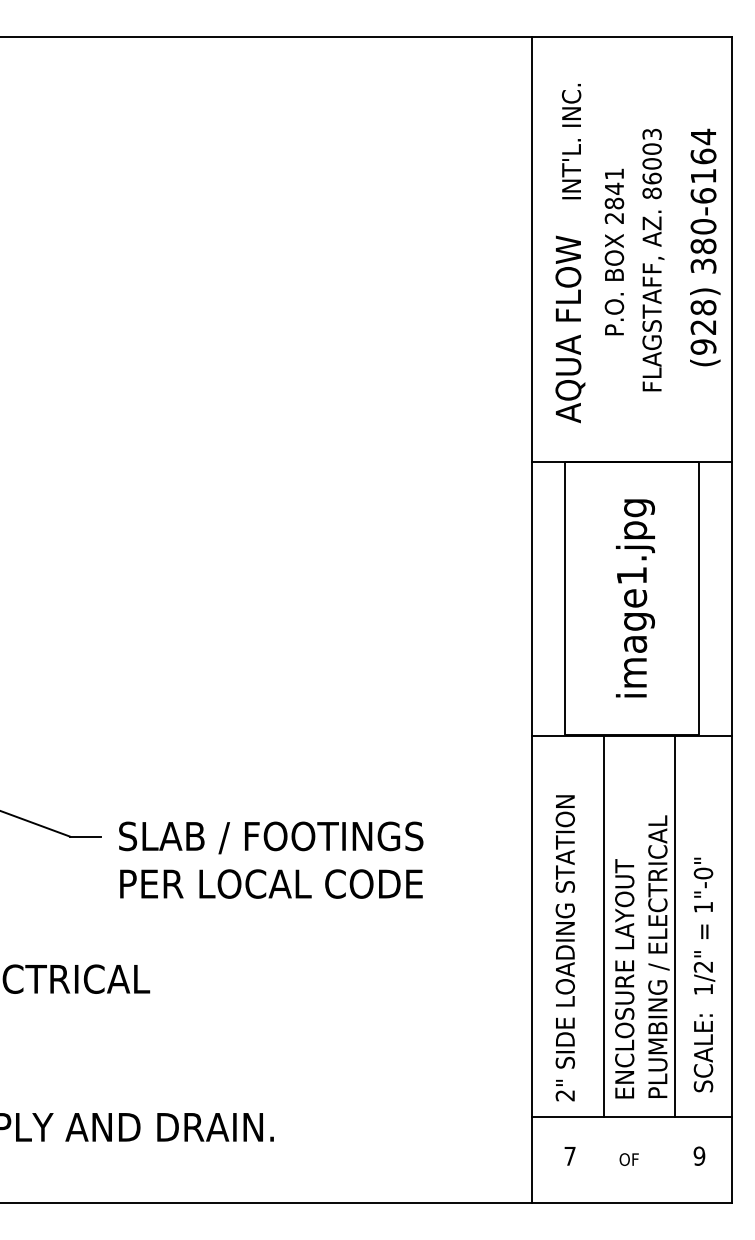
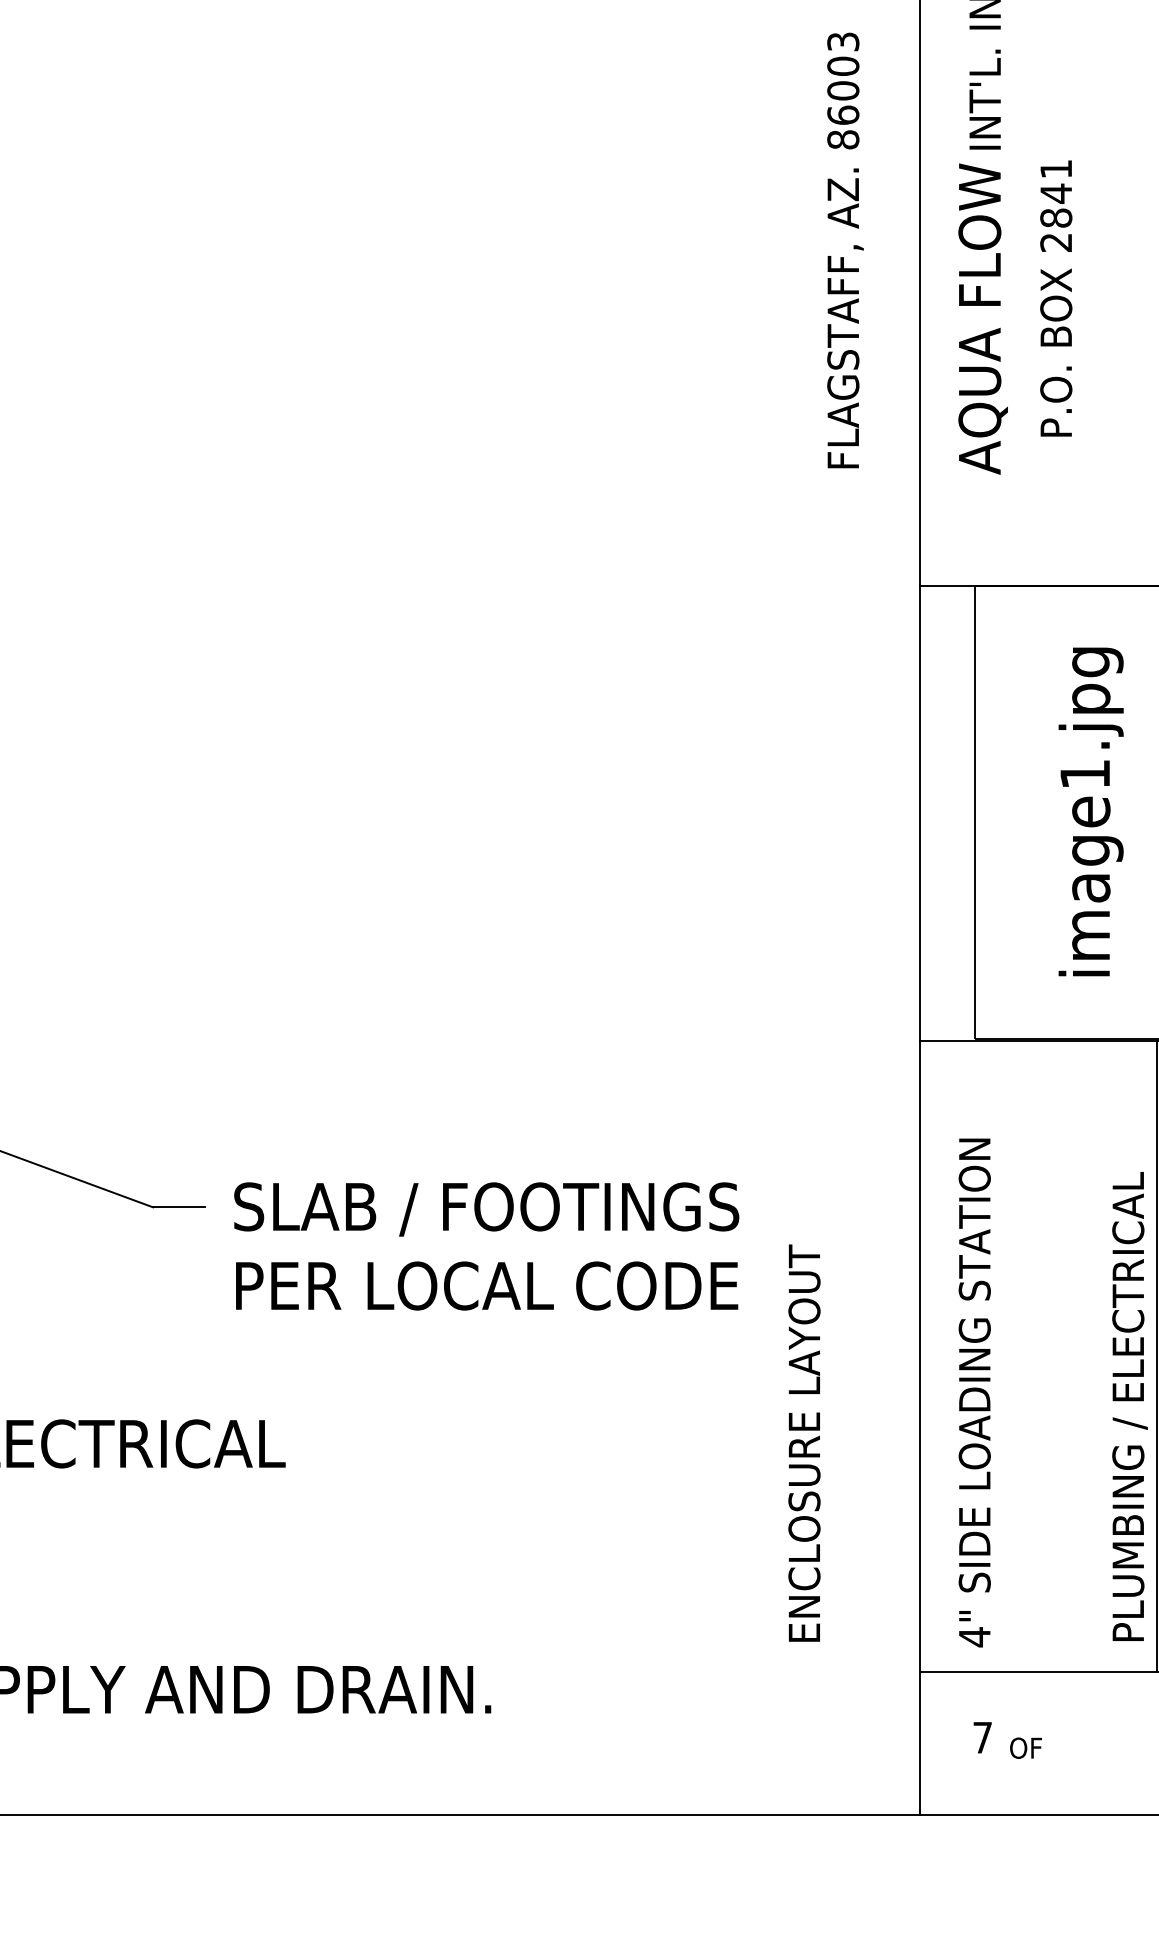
text: (614, 251) -> (1056, 297), moved
text: (653, 260) -> (845, 251), moved
text: (570, 329) -> (983, 319), moved
line: (603, 926) -> (1038, 1356), removed
text: (624, 978) -> (804, 1442), moved
text: (564, 1095) -> (973, 1636), 2" -> 4"
text: (628, 1159) -> (1024, 1748), moved

